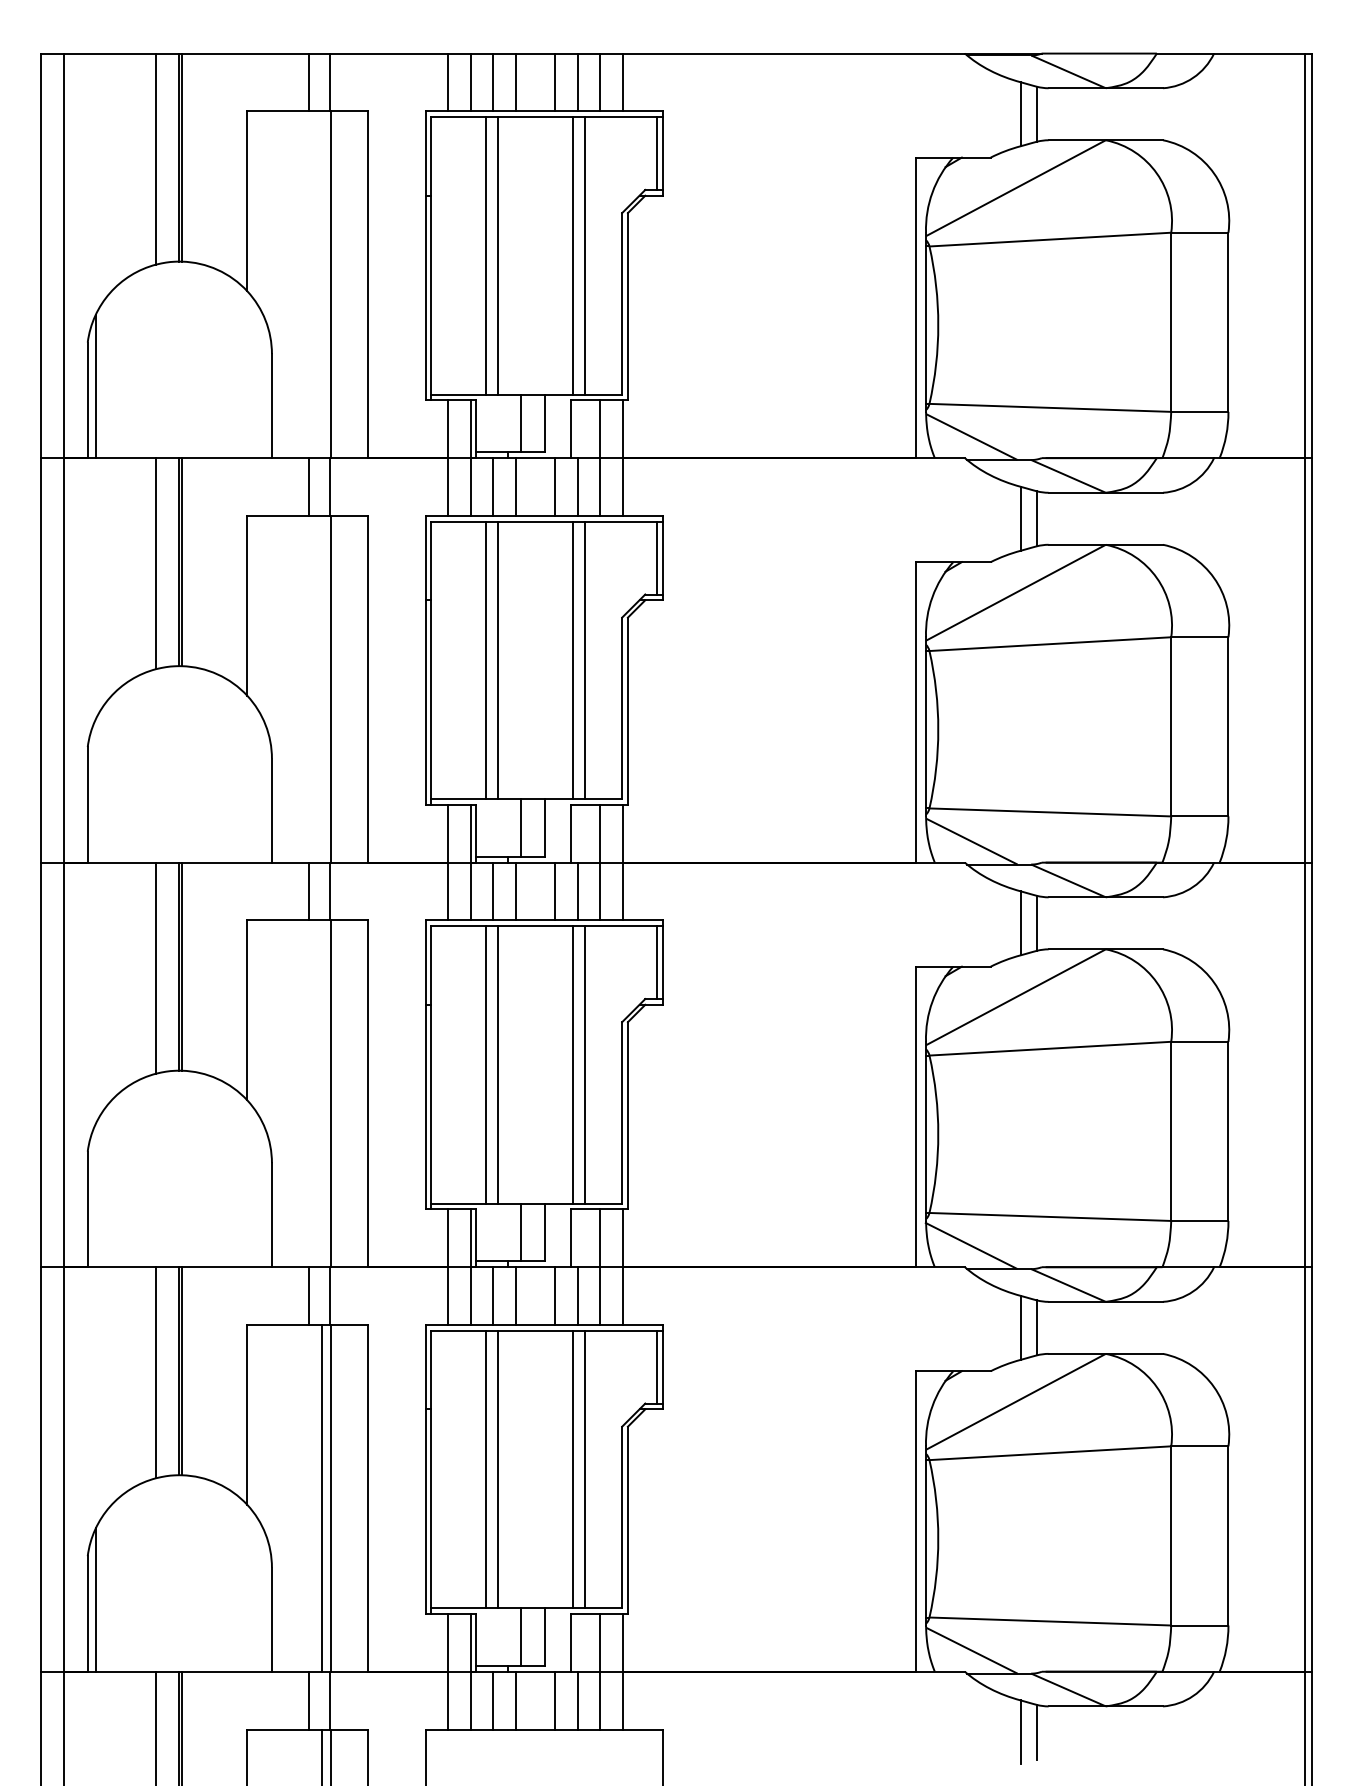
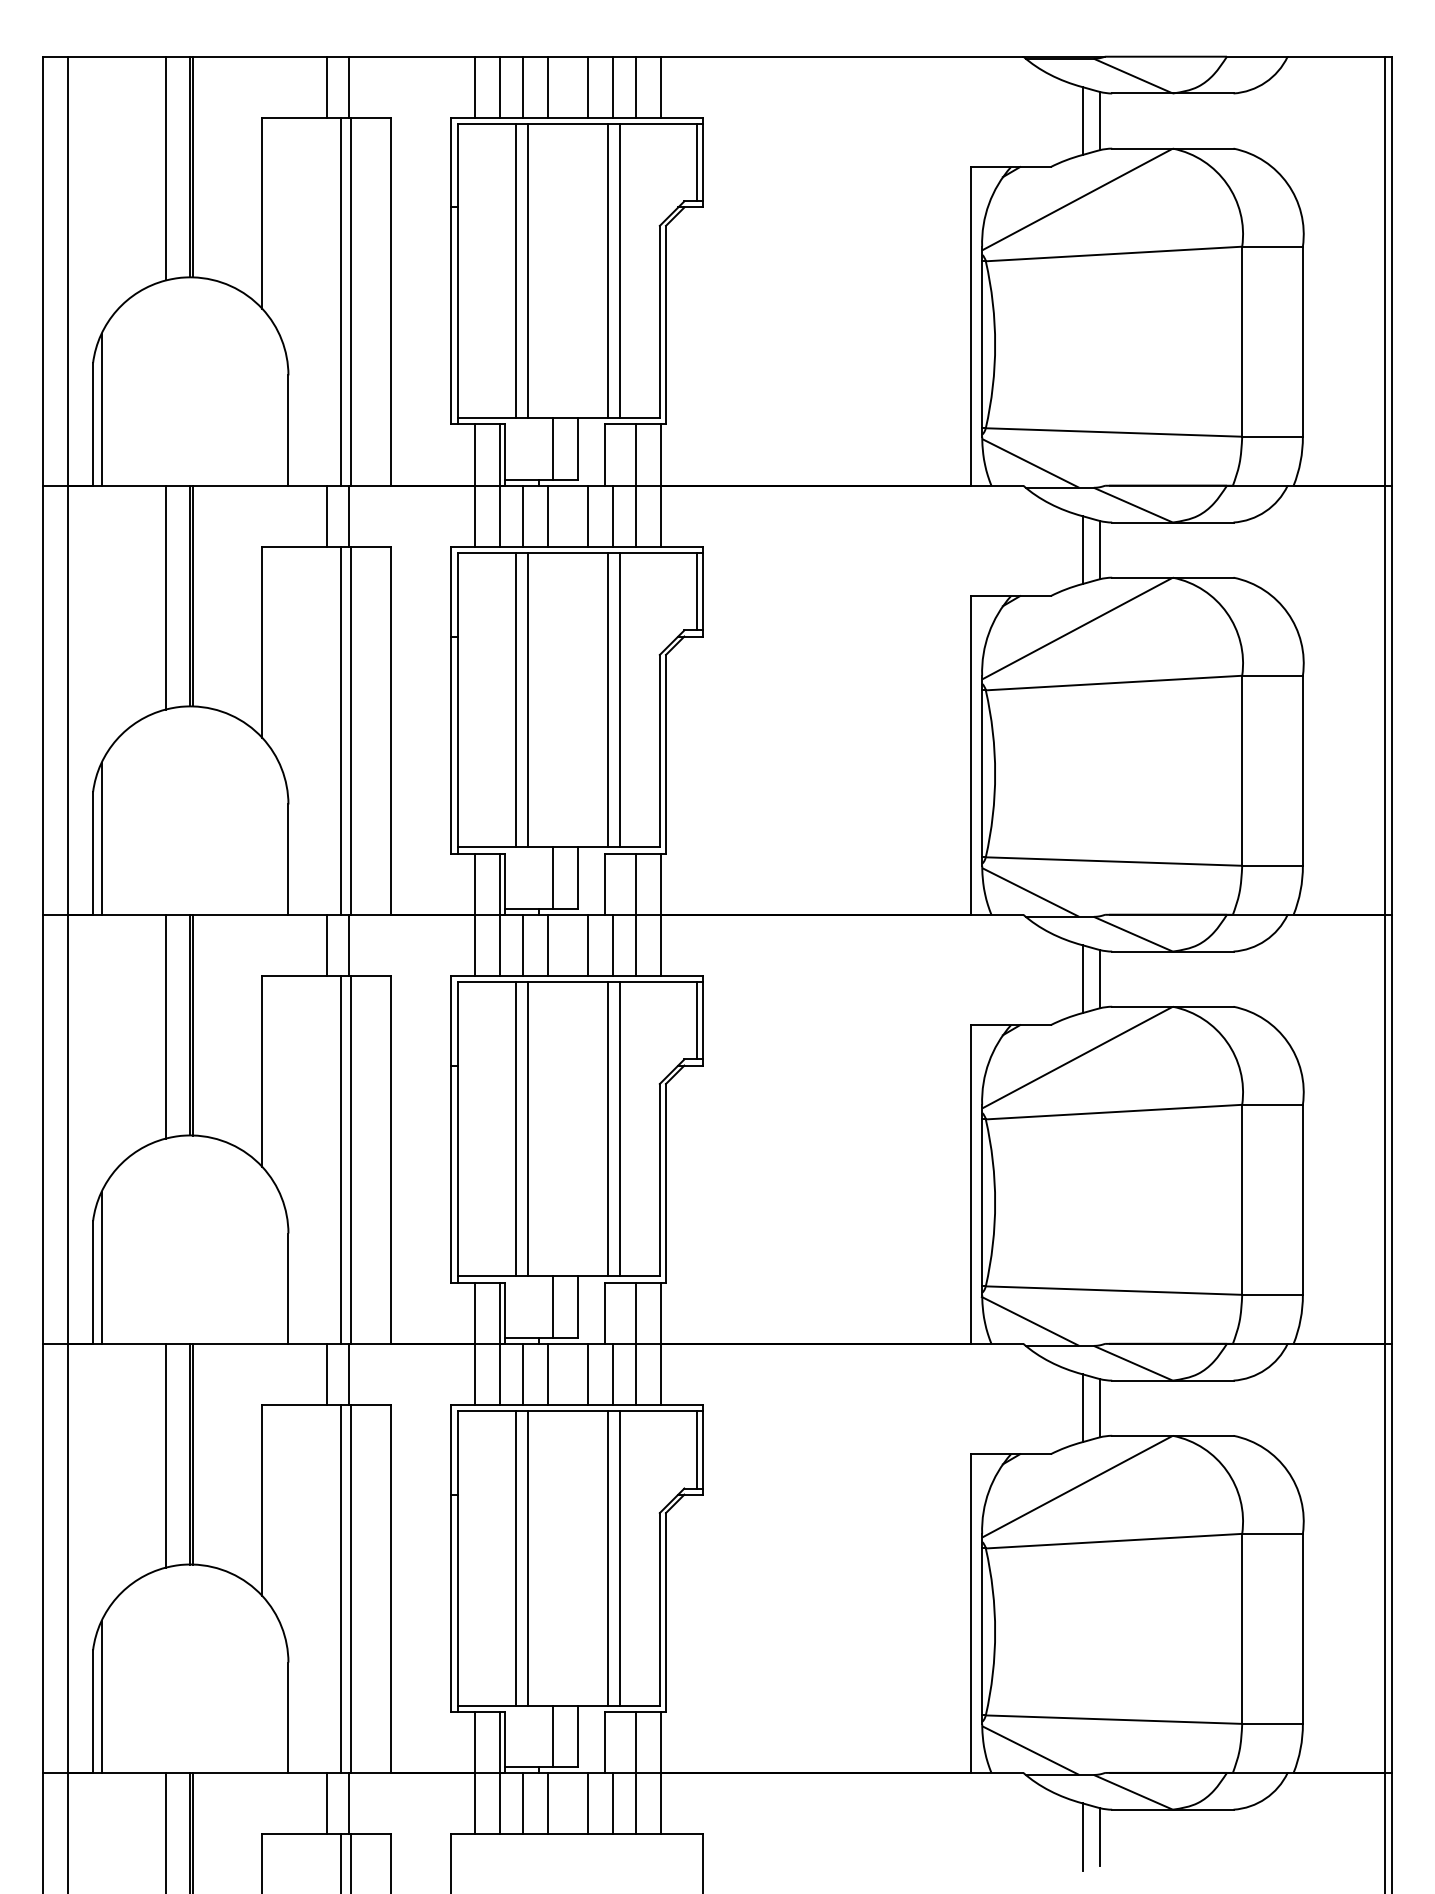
line: (321, 284) -> (340, 301), added
line: (321, 688) -> (340, 730), added
line: (95, 790) -> (101, 838), added
line: (321, 1093) -> (340, 1159), added
line: (95, 1195) -> (101, 1267), added

